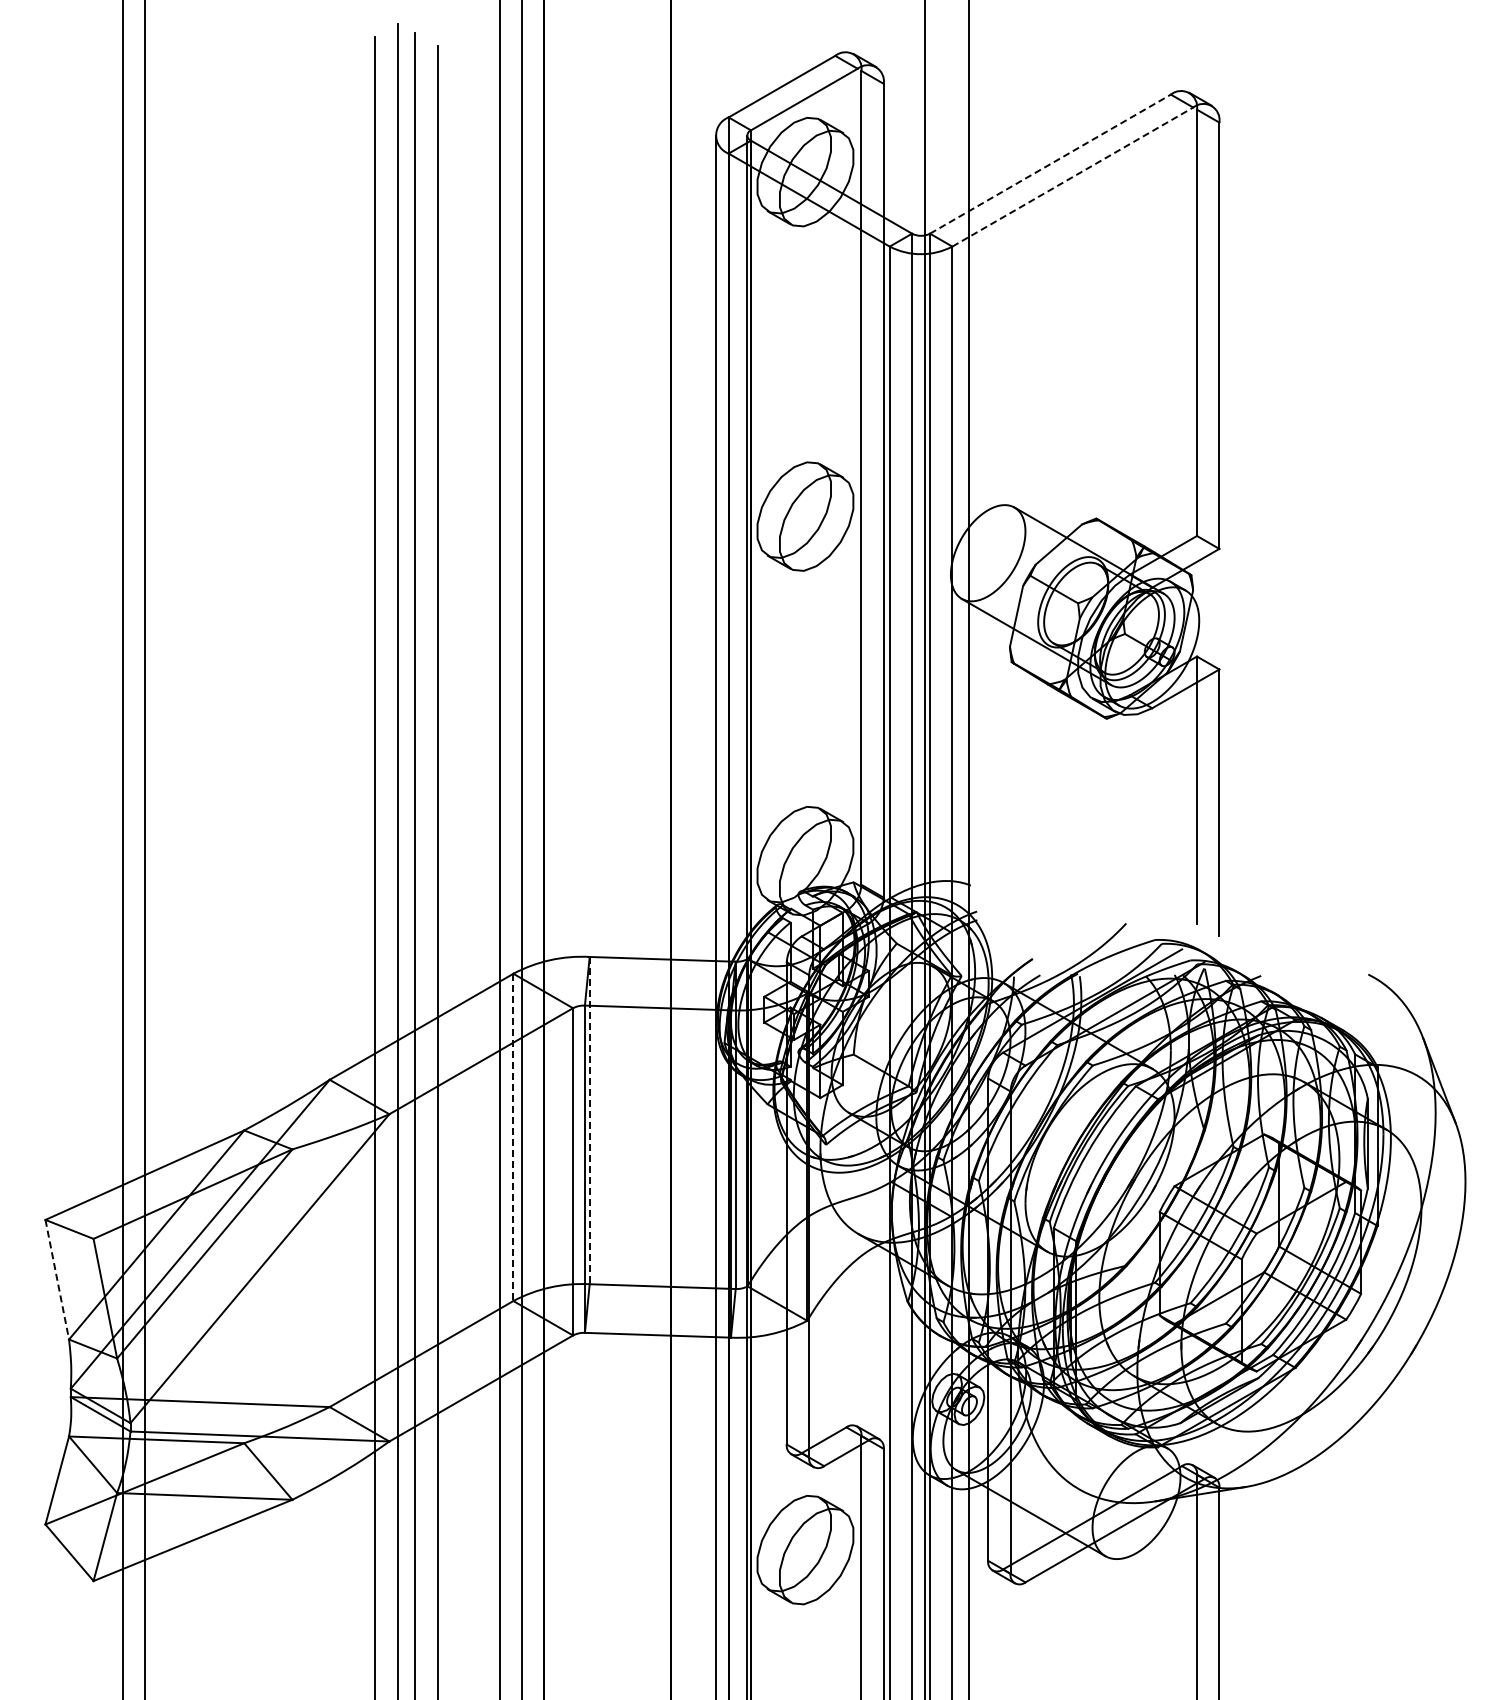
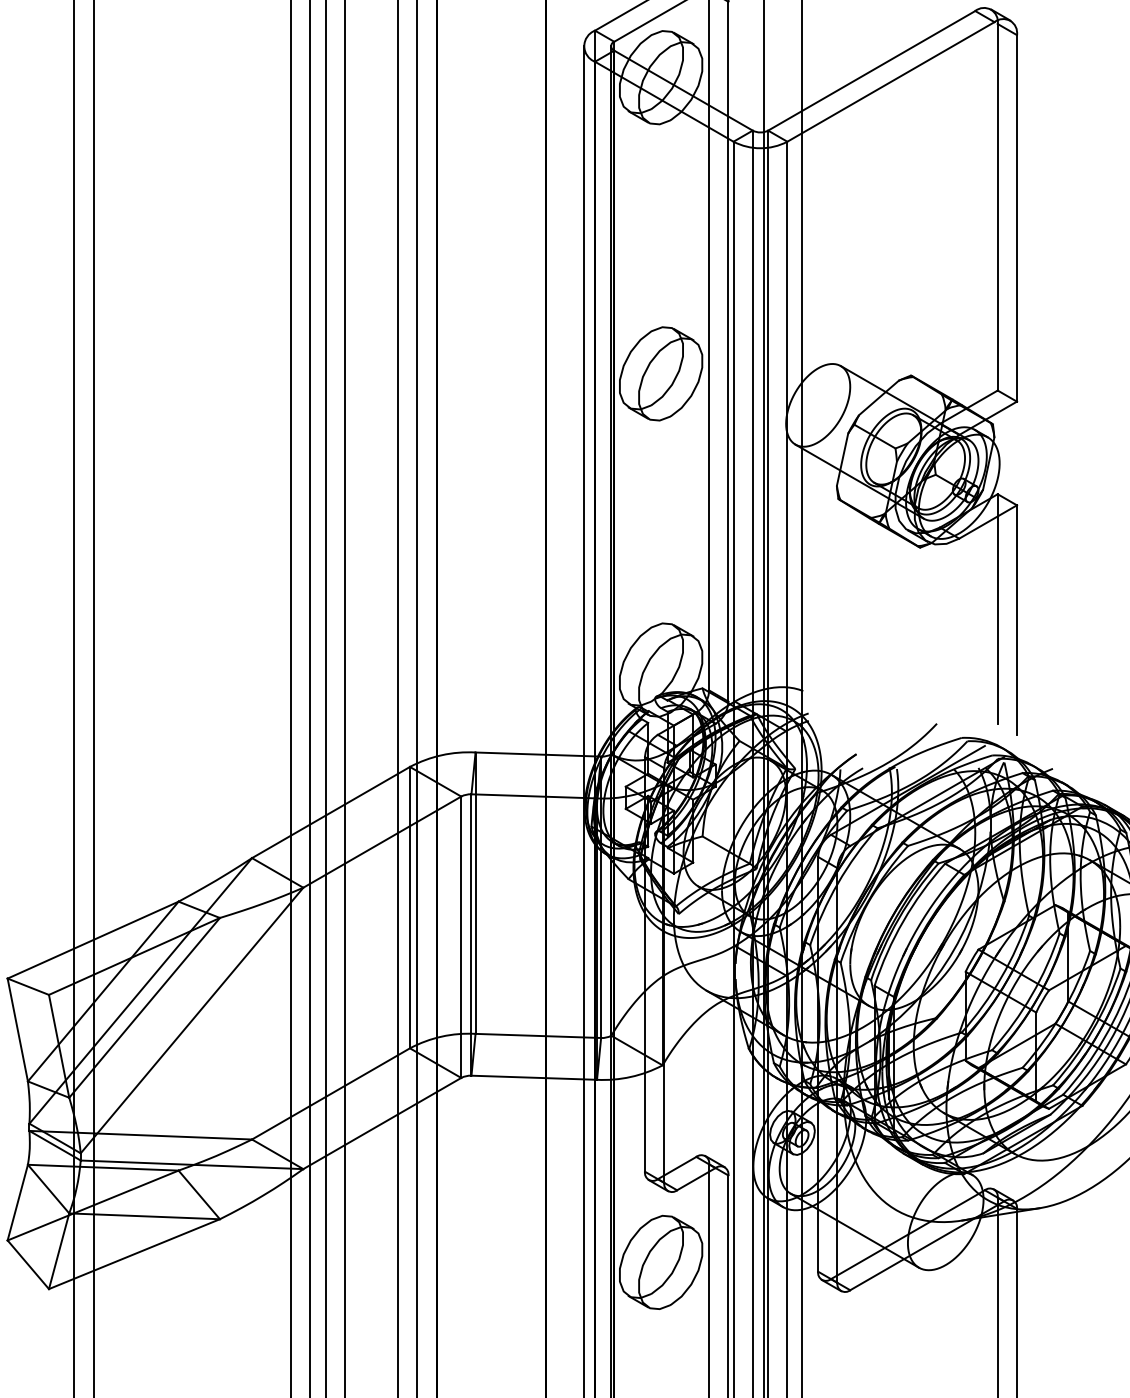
line: (1050, 163) -> (871, 70), dashed -> solid
line: (1073, 176) -> (891, 81), dashed -> solid
line: (589, 1120) -> (475, 893), dashed -> solid
line: (513, 1137) -> (410, 907), dashed -> solid
line: (57, 1279) -> (17, 1029), dashed -> solid

